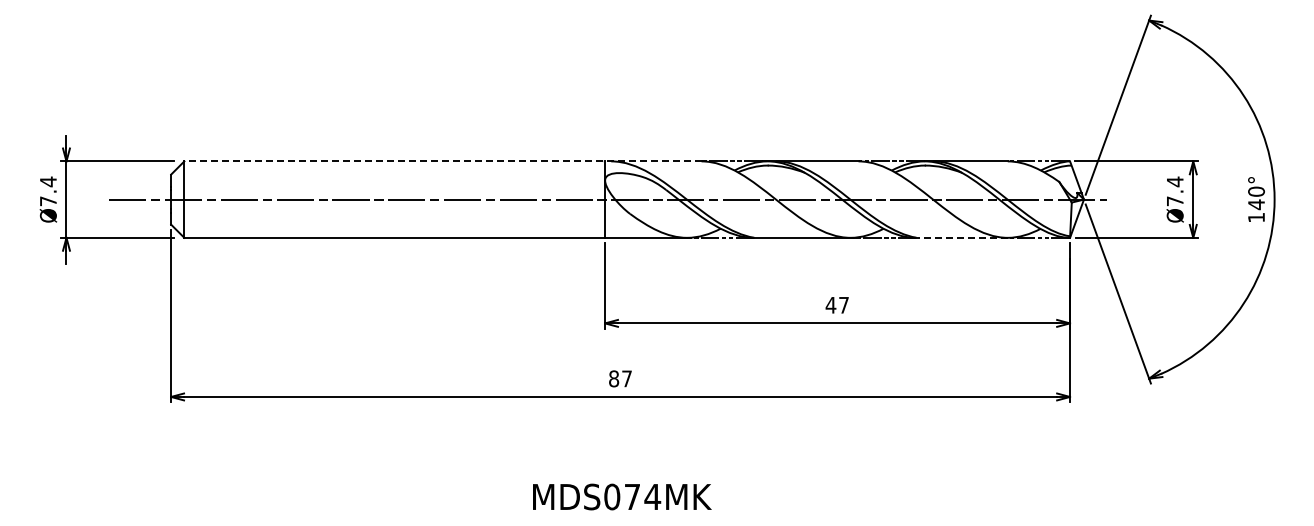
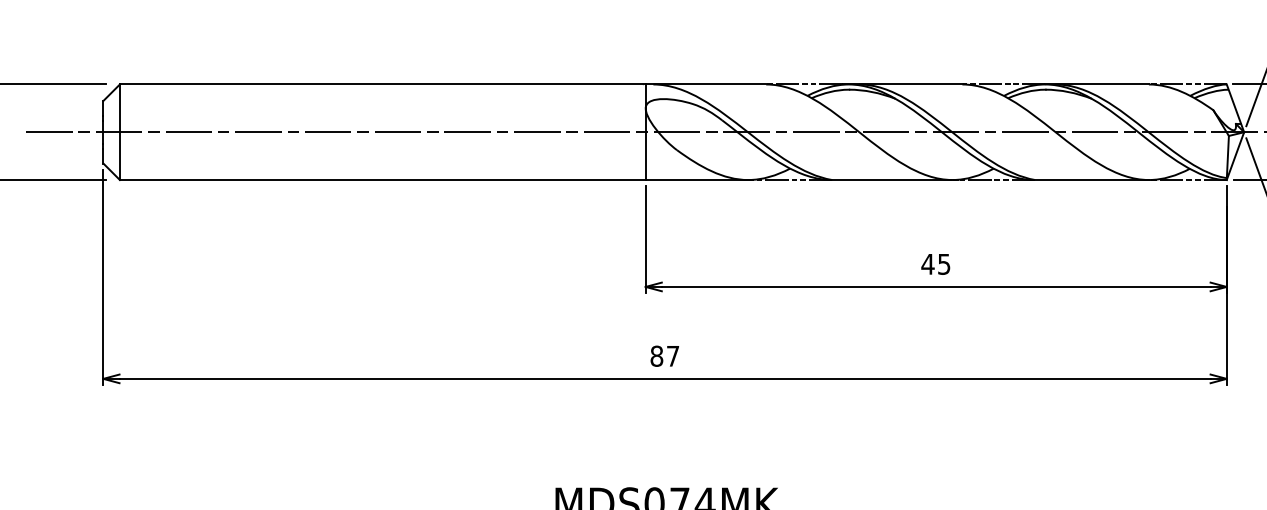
line: (442, 161) -> (442, 84), dashed -> solid
line: (962, 237) -> (1092, 179), dashed -> solid
text: (843, 305) -> (943, 264), 47 -> 45

